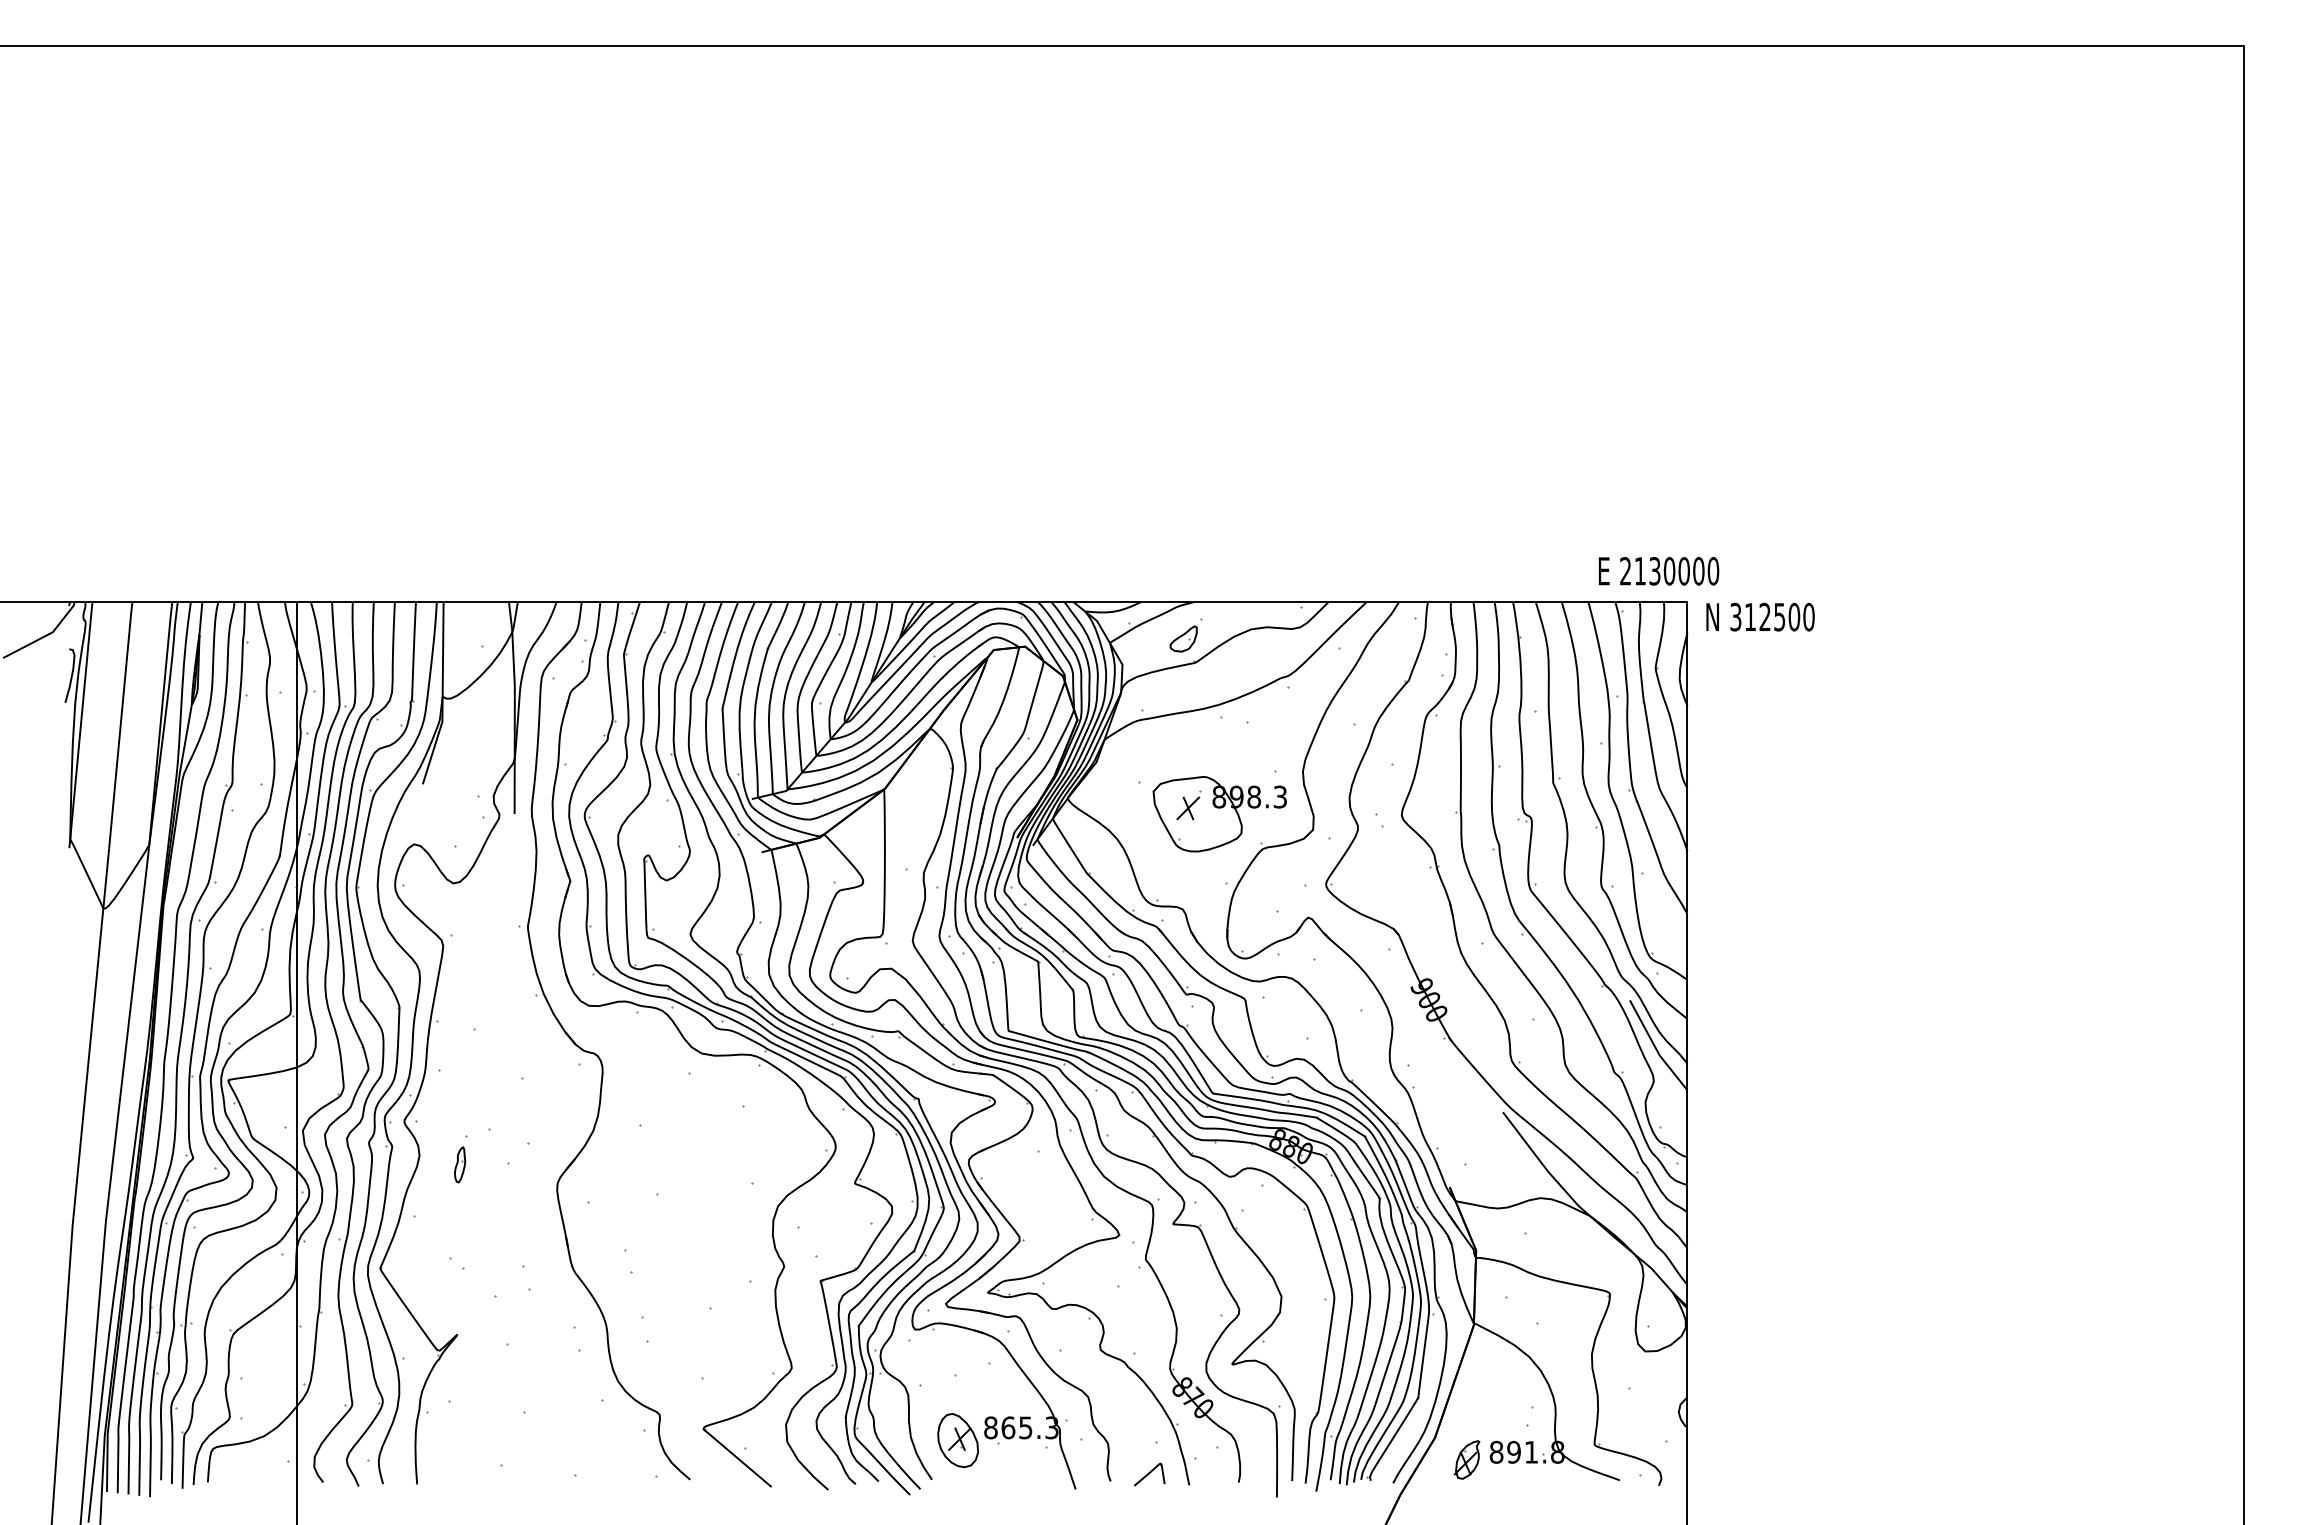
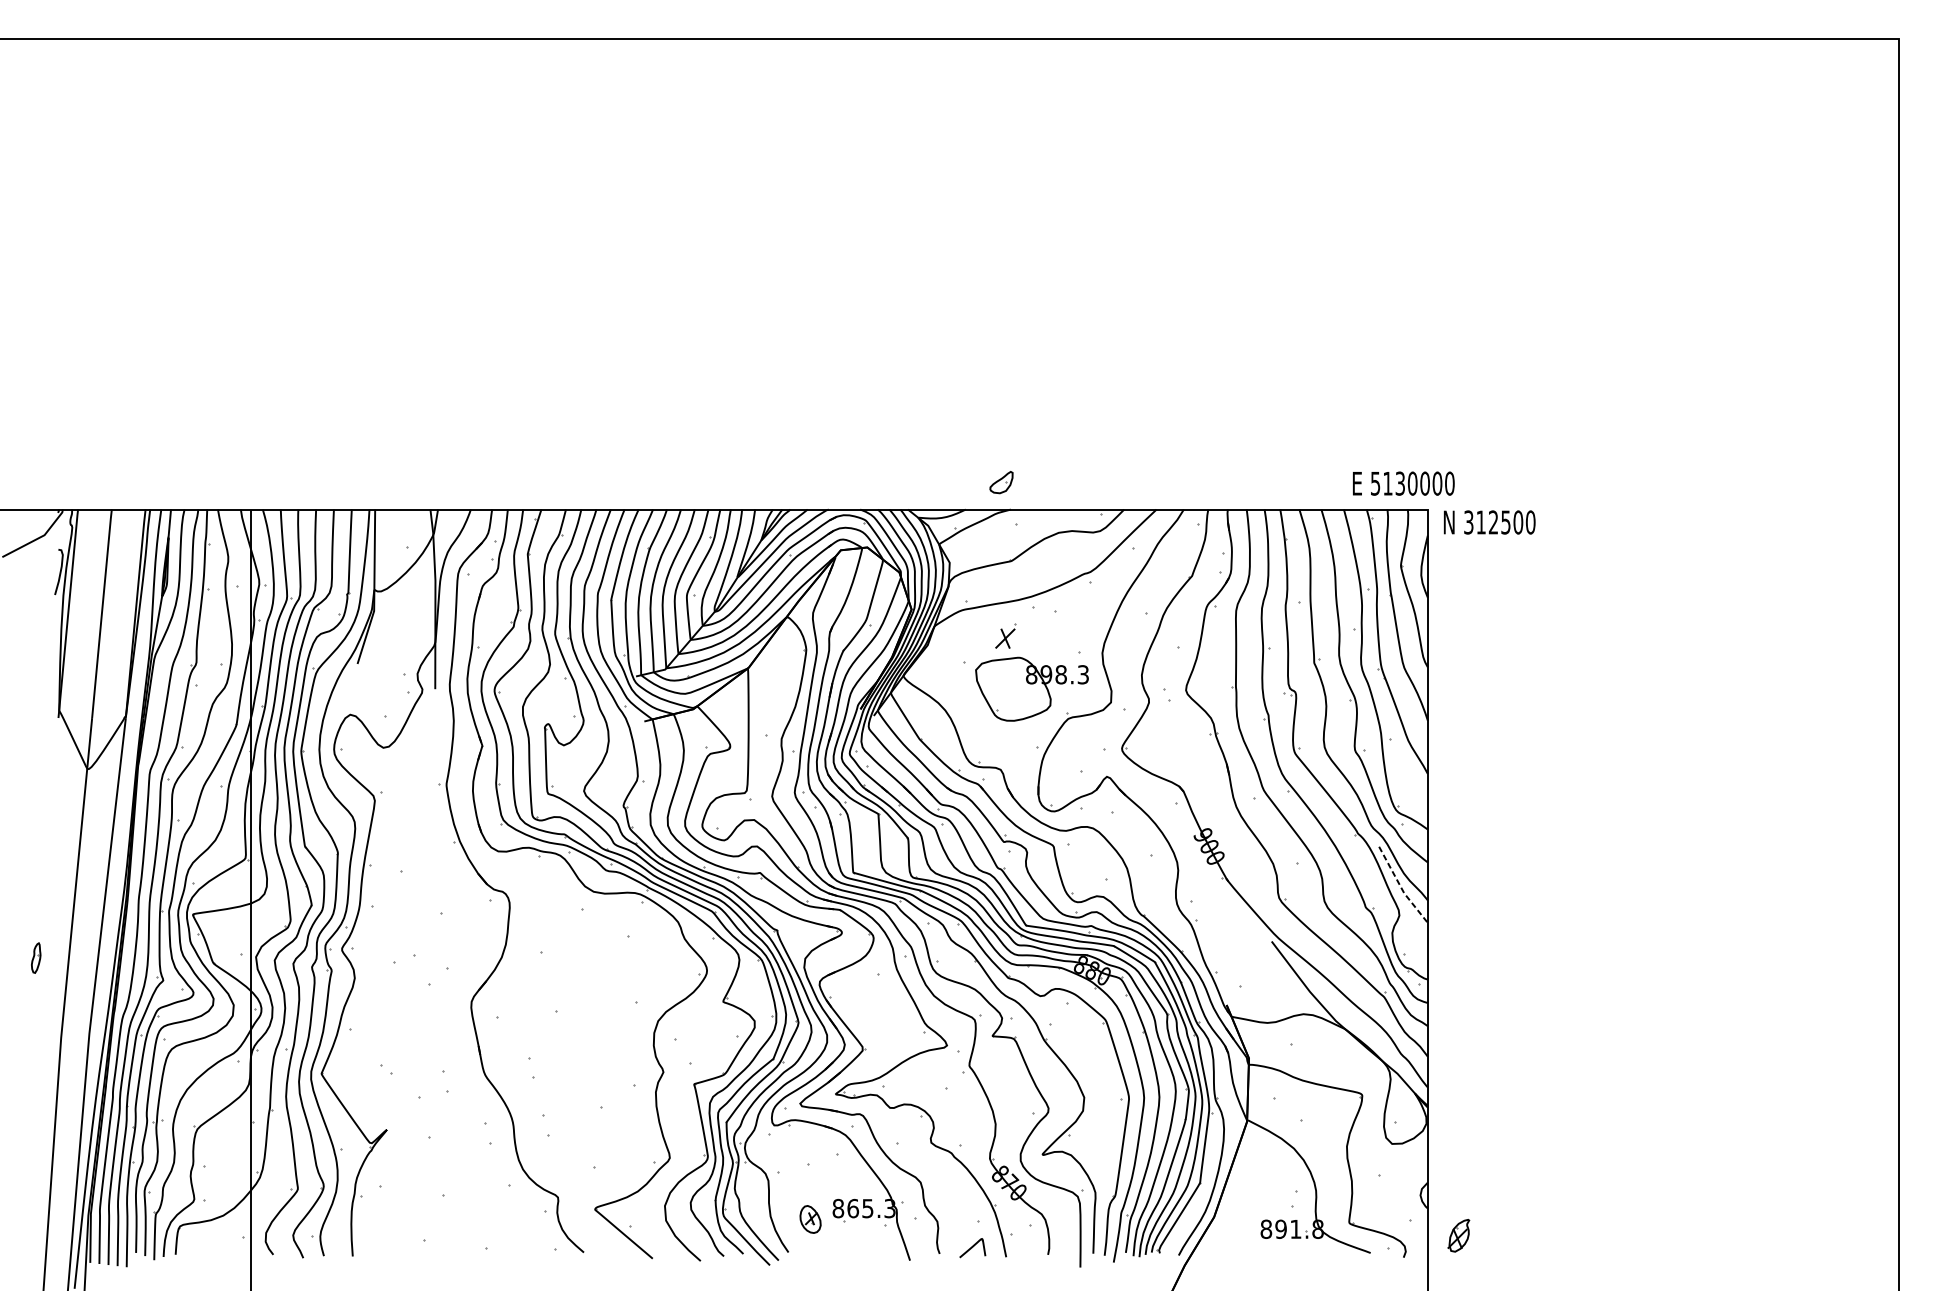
text: (1625, 571) -> (1375, 483), 2130000 -> 5130000
part: (1183, 638) -> (1001, 482), moved
part: (1188, 805) -> (1005, 636), moved
line: (1655, 1048) -> (1400, 887), solid -> dashed
part: (460, 1164) -> (36, 957), moved
part: (957, 1440) -> (810, 1219), size x0.6
part: (1466, 1459) -> (1458, 1235), moved

